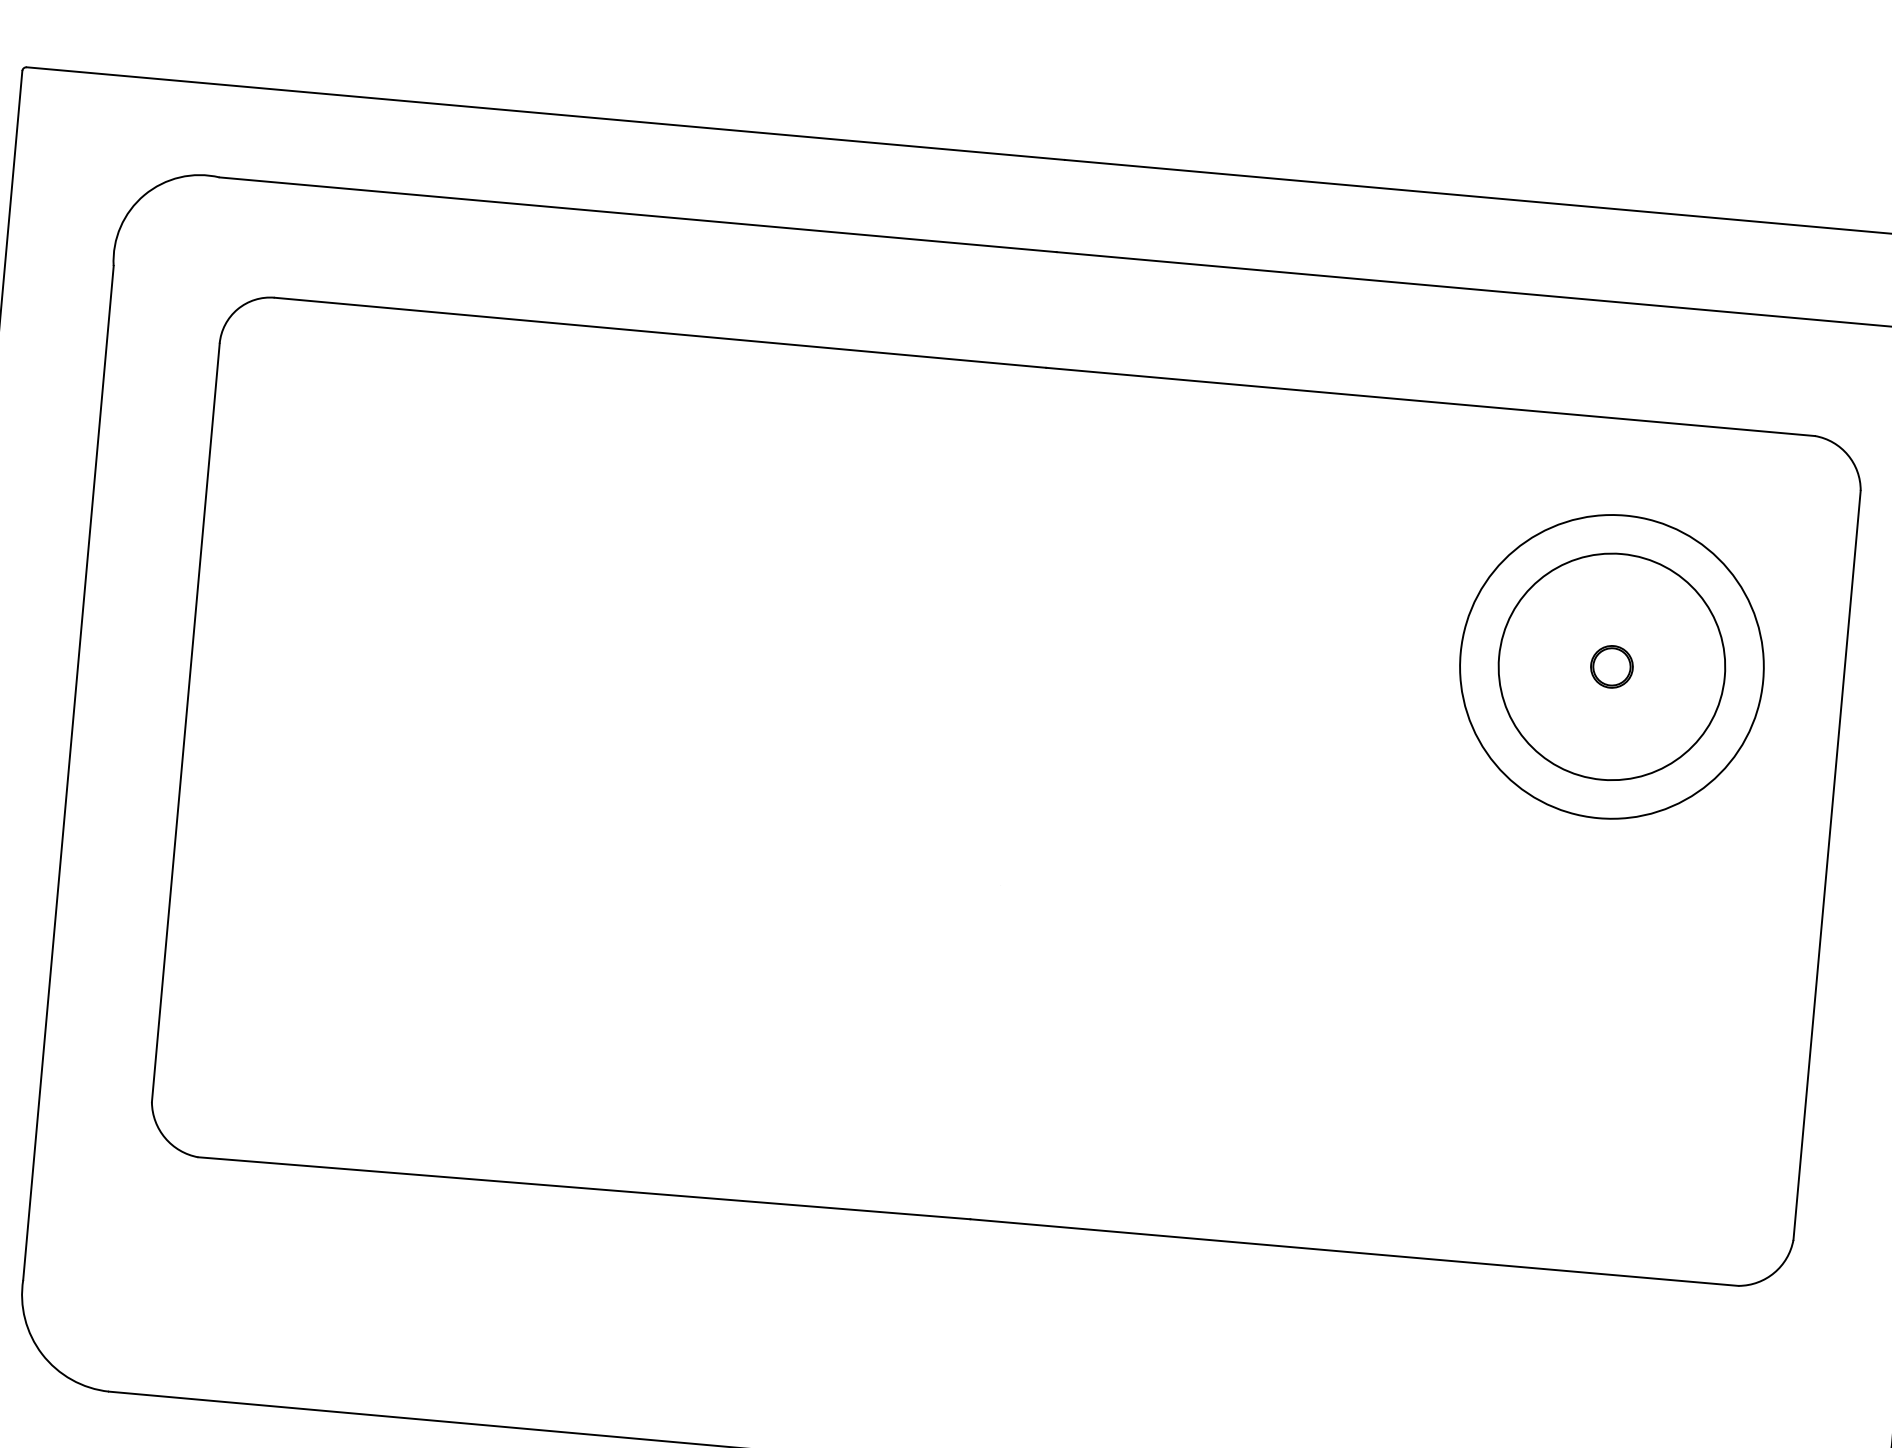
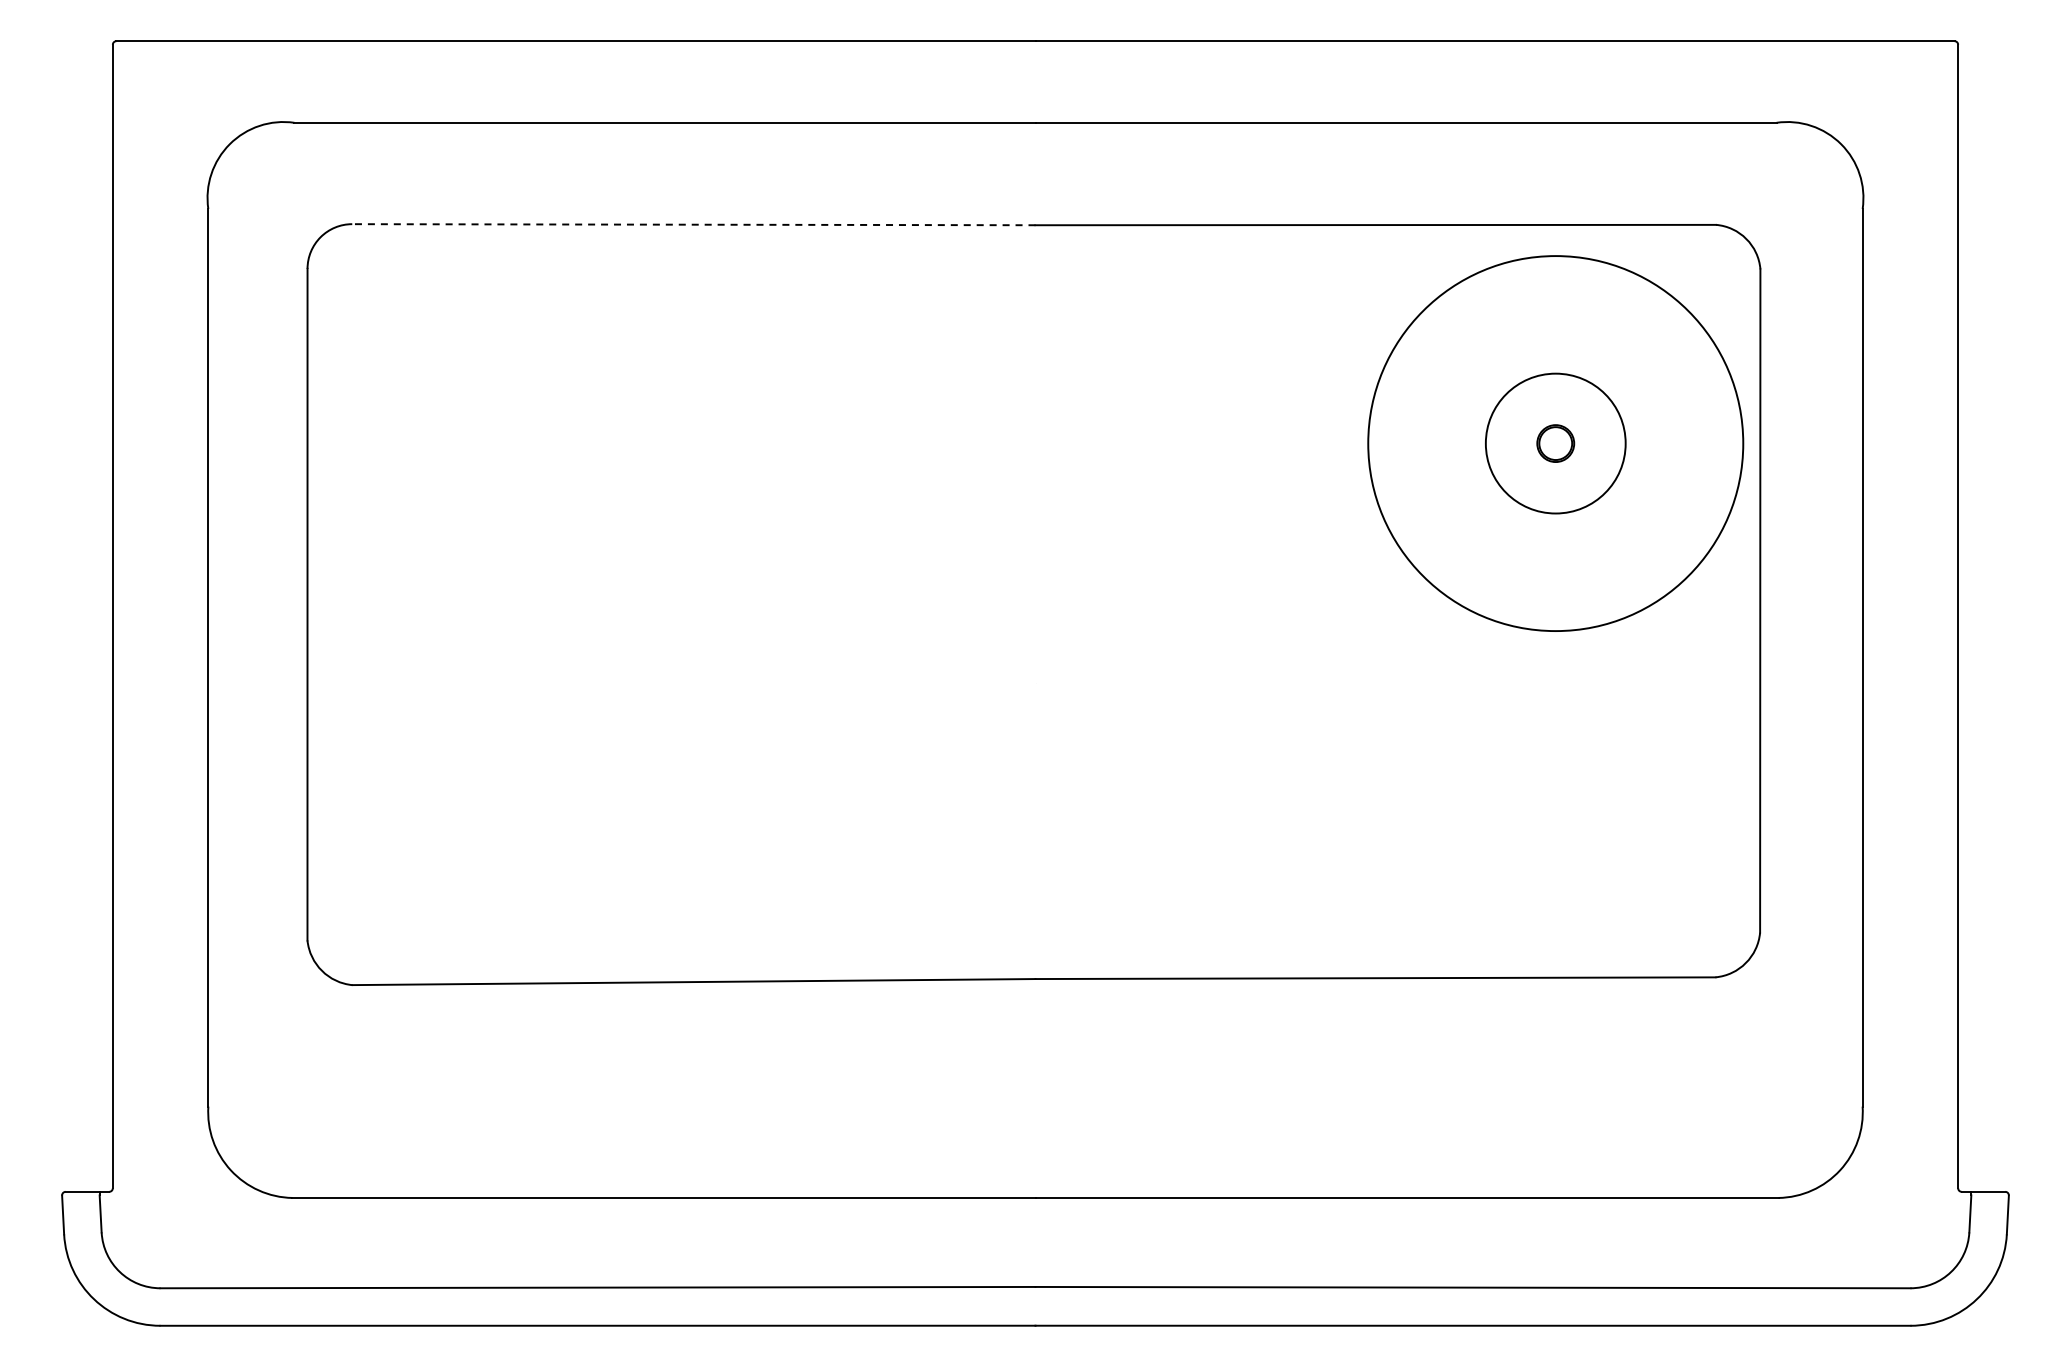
line: (660, 332) -> (693, 224), solid -> dashed
circle: (1611, 666) -> (1555, 443), size x0.7
circle: (1611, 666) -> (1555, 443), size x1.4

